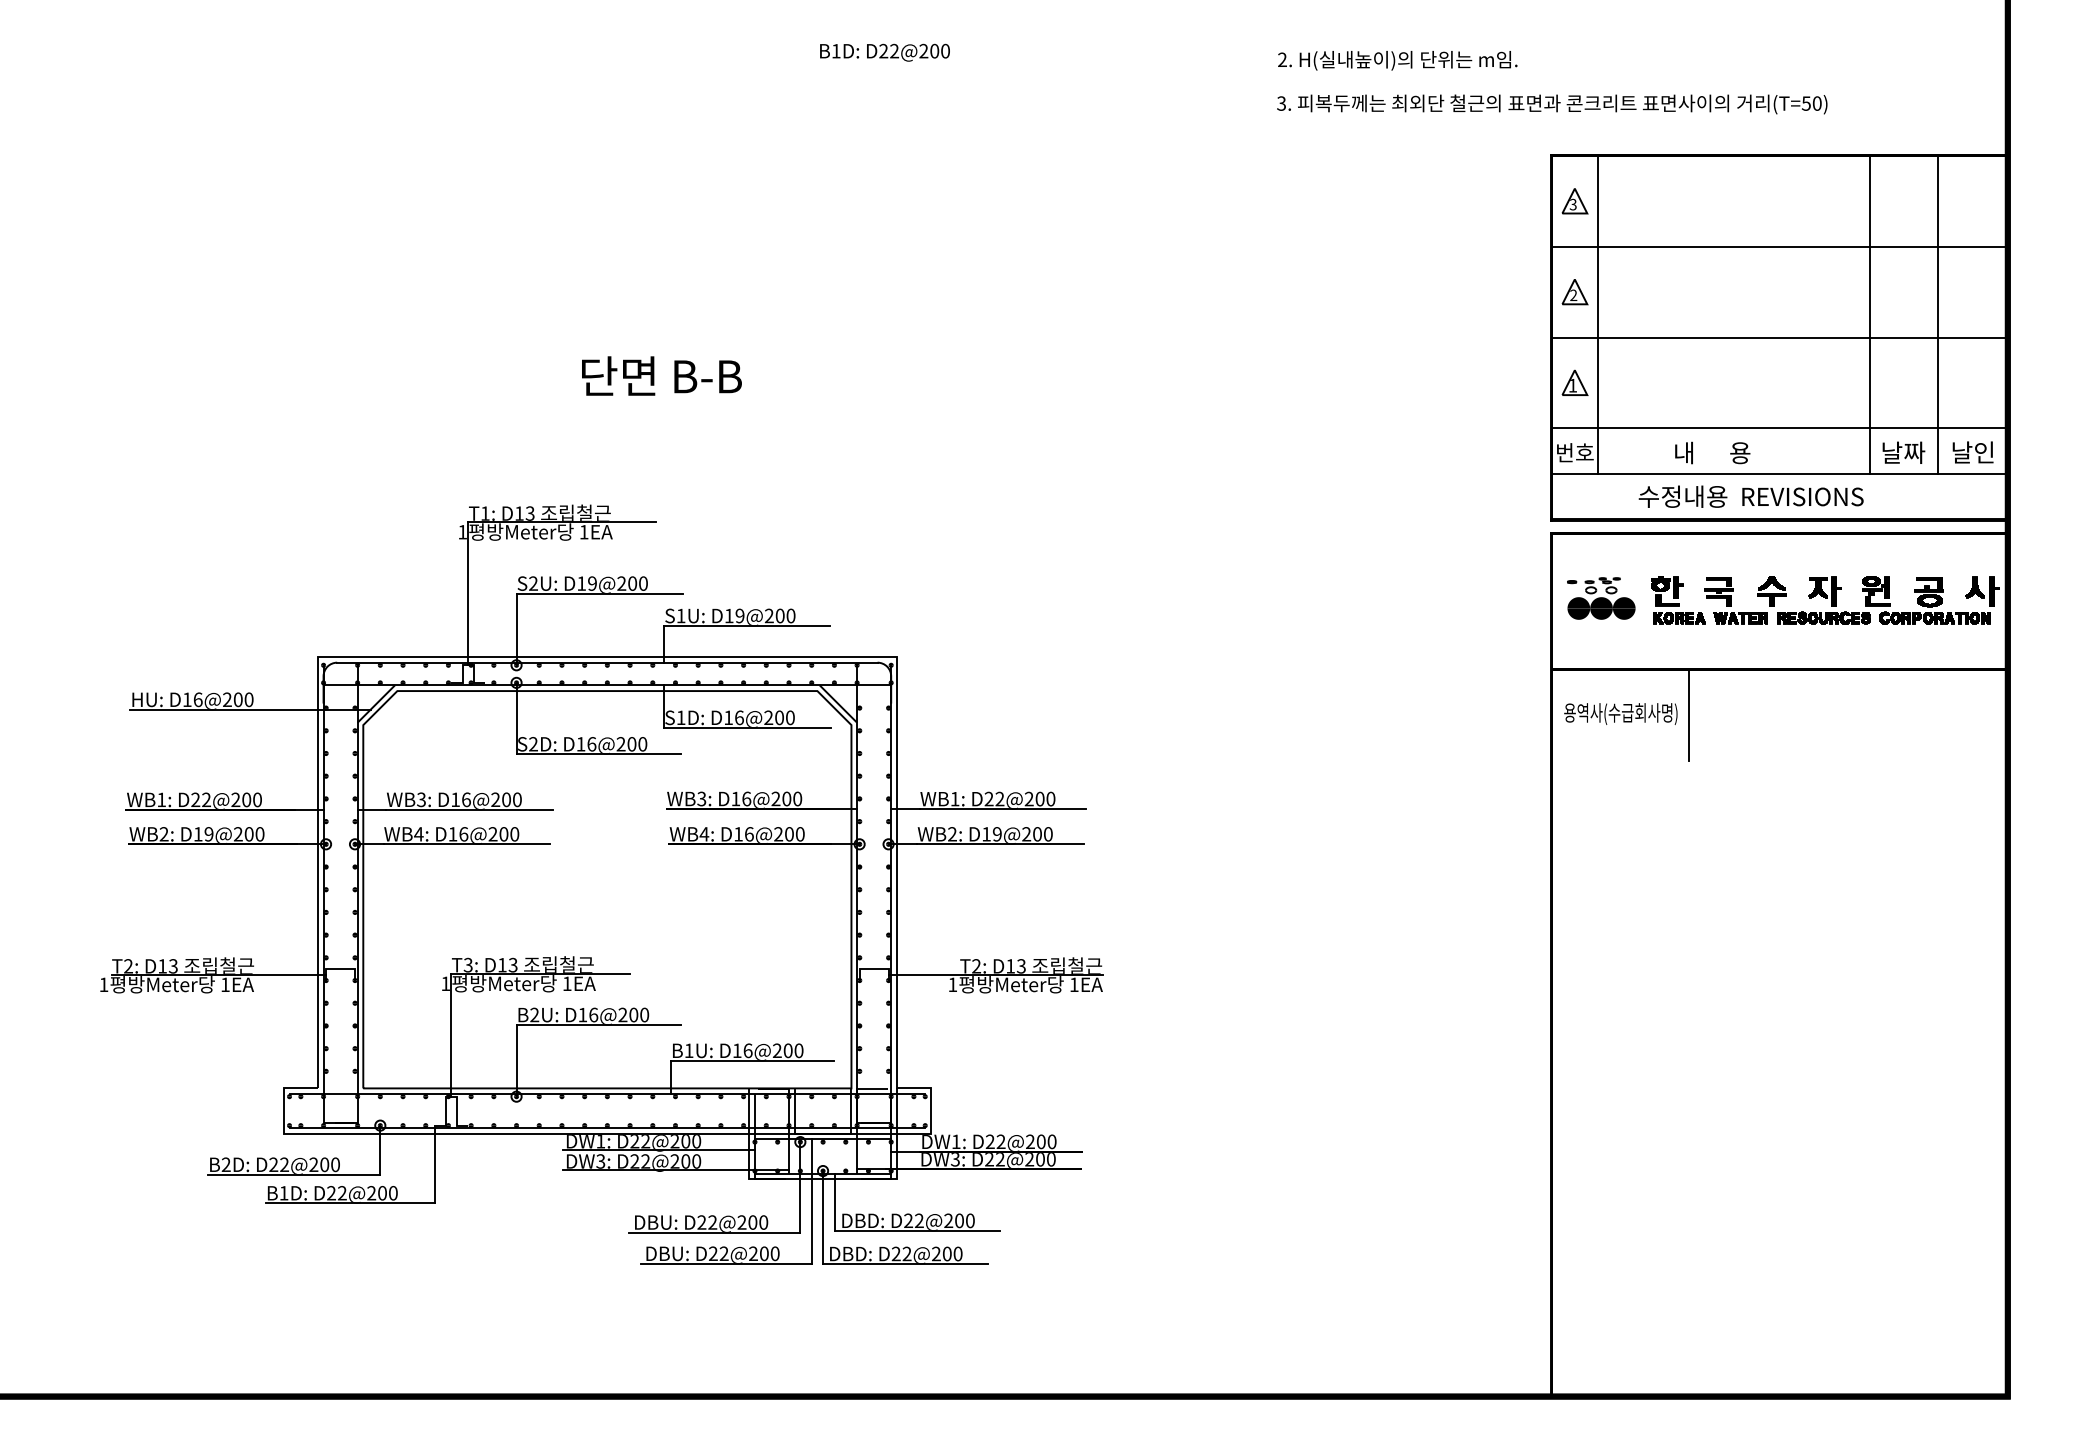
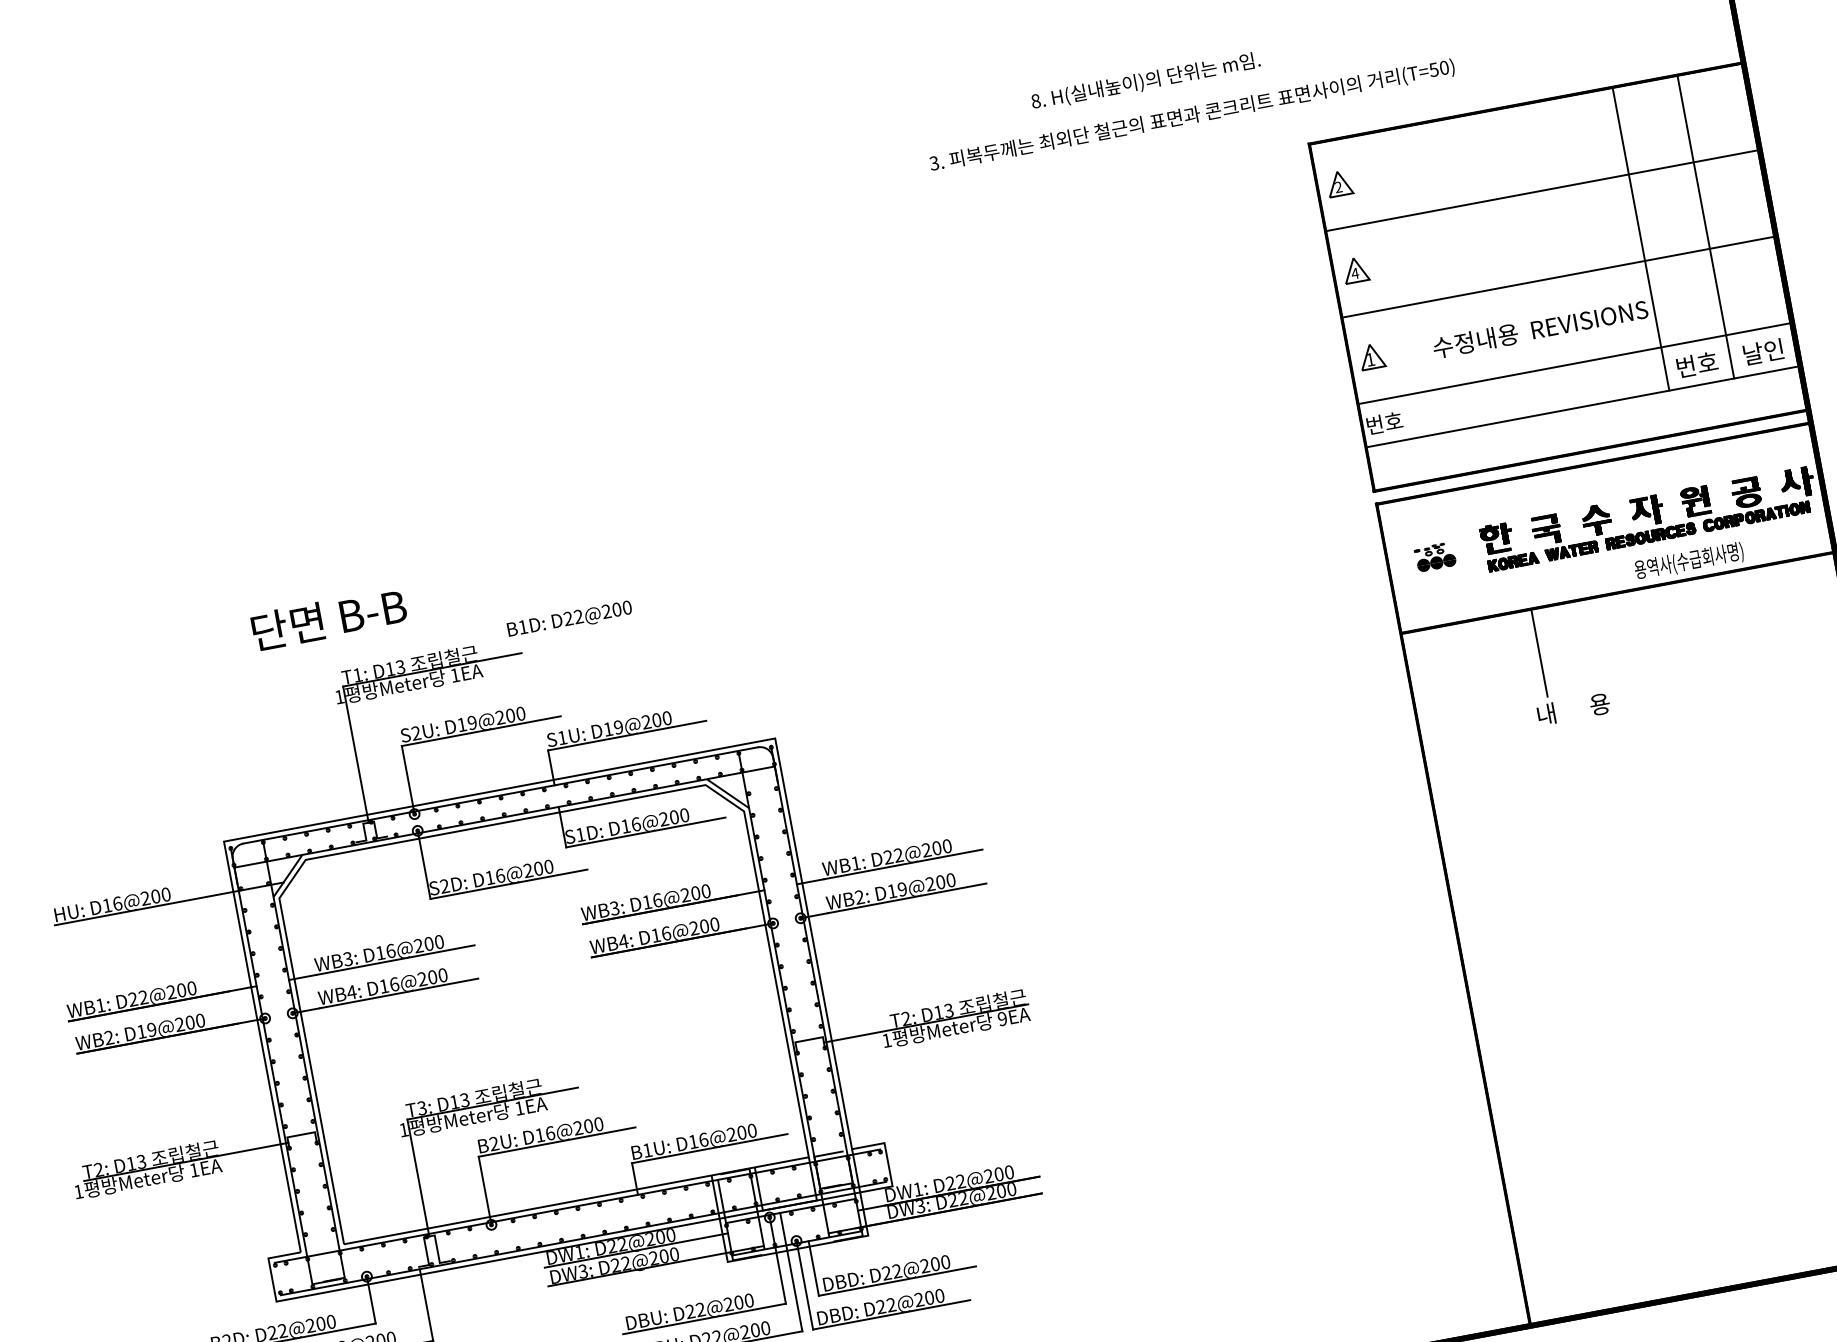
text: (884, 52) -> (569, 619), moved
text: (1282, 59) -> (1035, 100), 2. -> 8.
text: (1552, 104) -> (1192, 115), moved
text: (1572, 204) -> (1337, 187), 3 -> 2
text: (1573, 295) -> (1355, 273), 2 -> 4
line: (1597, 314) -> (1381, 287), removed
text: (661, 375) -> (328, 618), moved
text: (1712, 452) -> (1573, 708), moved
text: (1903, 452) -> (1697, 364), 날짜 -> 번호
text: (1750, 496) -> (1539, 328), moved
part: (1601, 598) -> (1435, 557), size x0.6
text: (1620, 713) -> (1688, 561), moved
text: (1073, 984) -> (1001, 1018), 1EA -> 9EA

